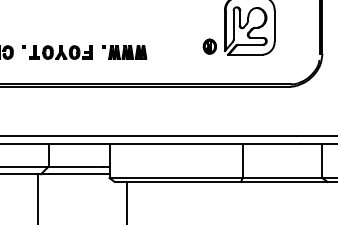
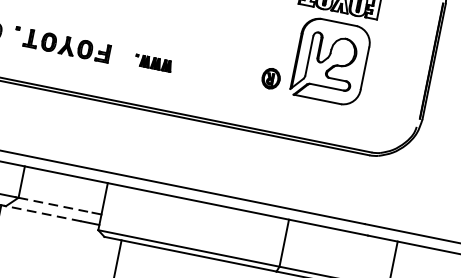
part: (124, 52) -> (153, 63), size x0.6
line: (76, 166) -> (56, 205), solid -> dashed
line: (68, 174) -> (43, 213), solid -> dashed

